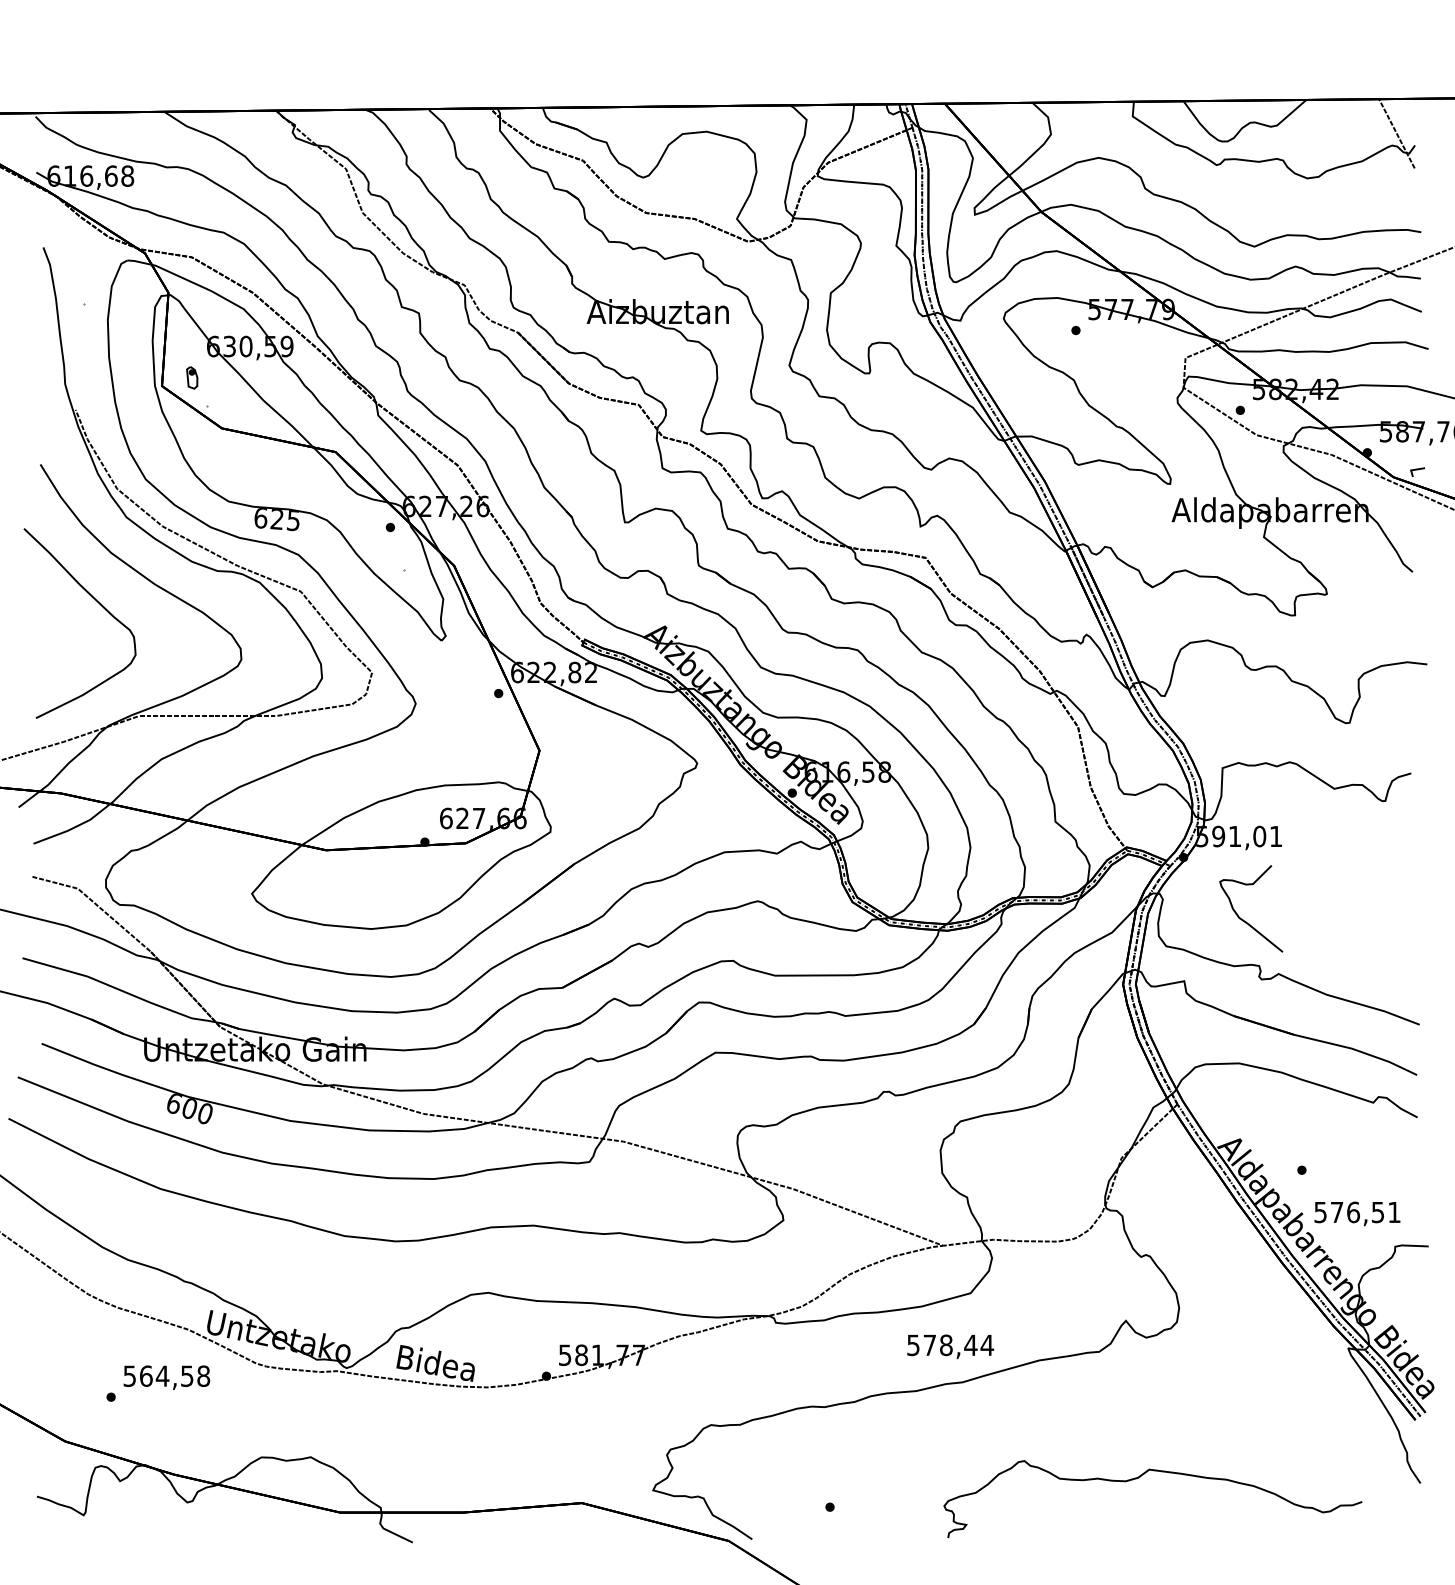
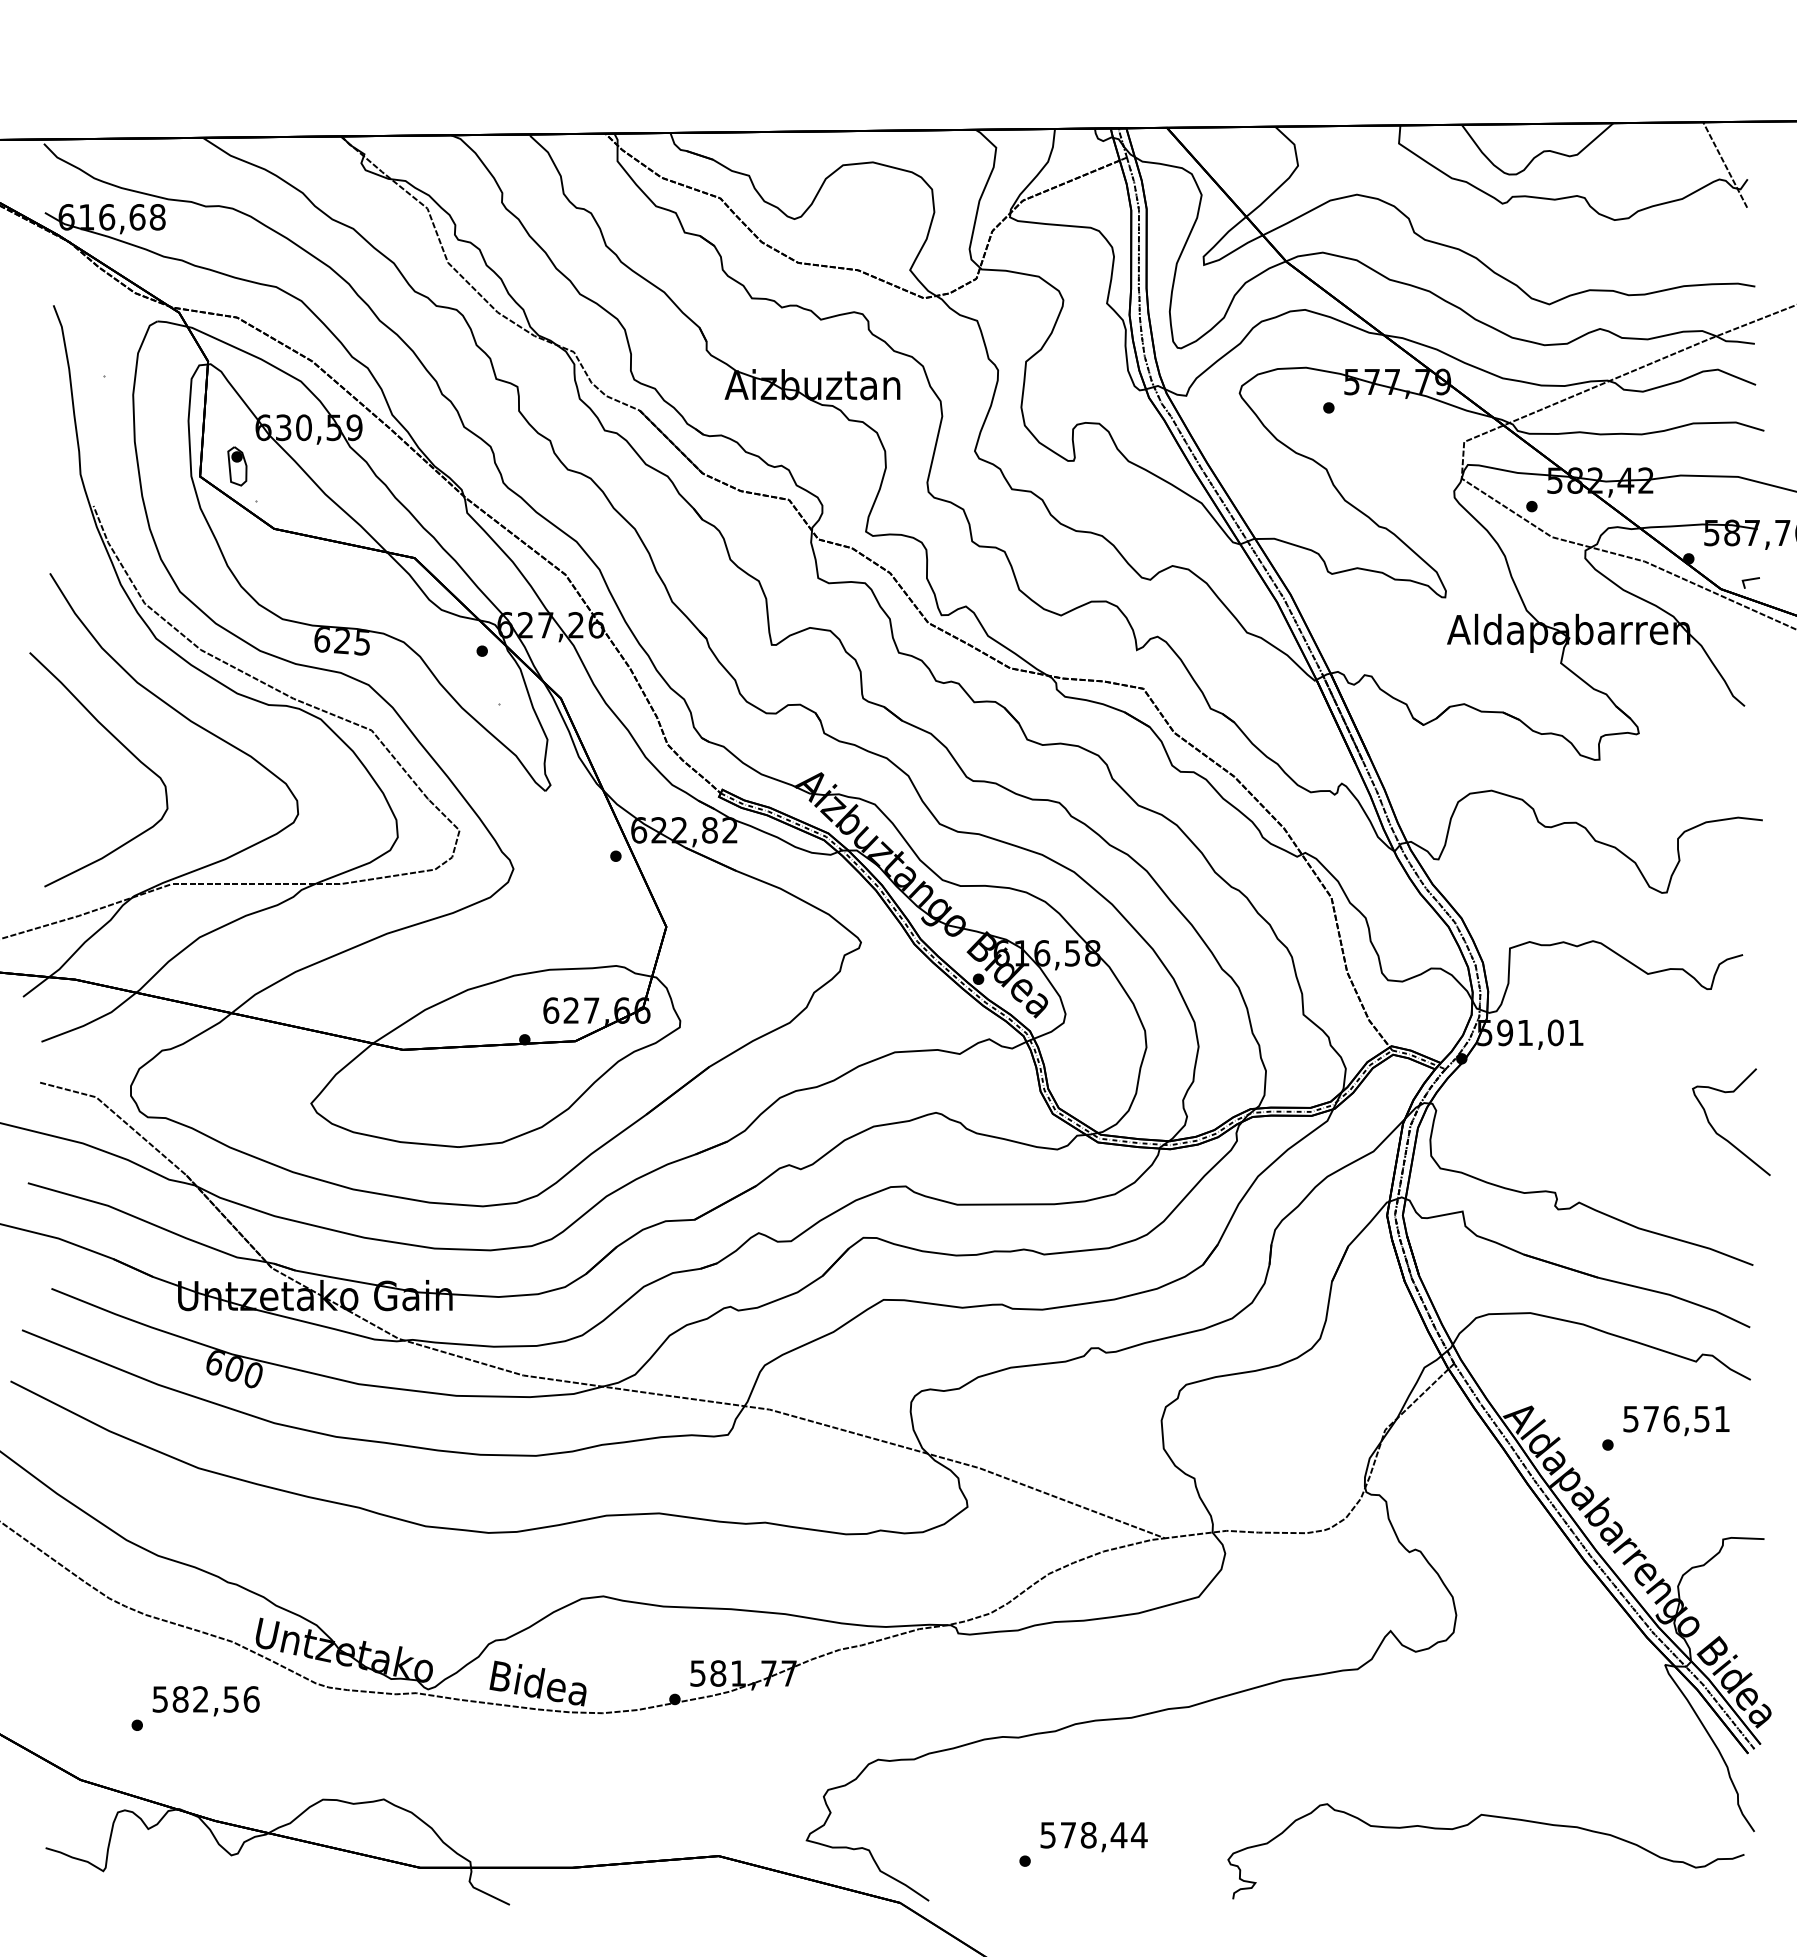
part: (192, 377) -> (237, 466), size x1.43
curve: (1242, 918) -> (1720, 1134), moved
text: (1357, 1213) -> (1676, 1420), moved
text: (950, 1347) -> (1093, 1837), moved
text: (174, 1376) -> (215, 1699), 564,58 -> 582,56
curve: (1138, 1478) -> (1468, 1825), moved

